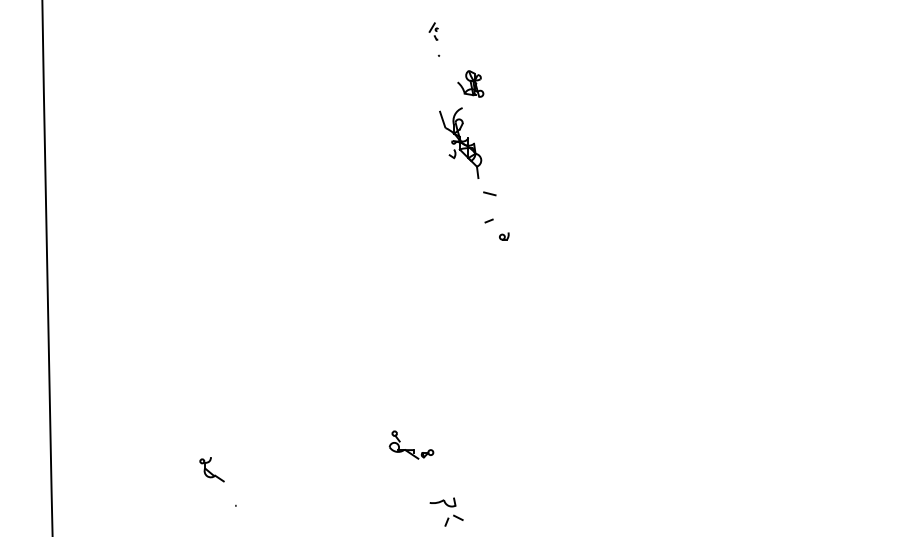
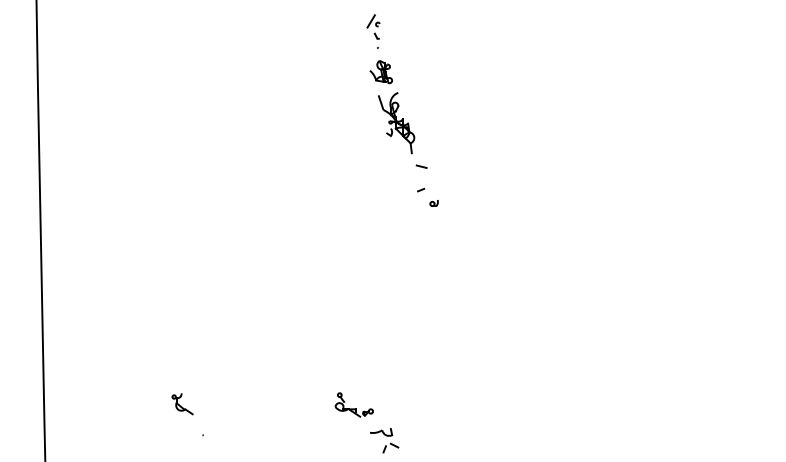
part: (433, 30) -> (373, 26), size x1.67
part: (469, 84) -> (380, 72), moved
part: (410, 444) -> (353, 404), moved

